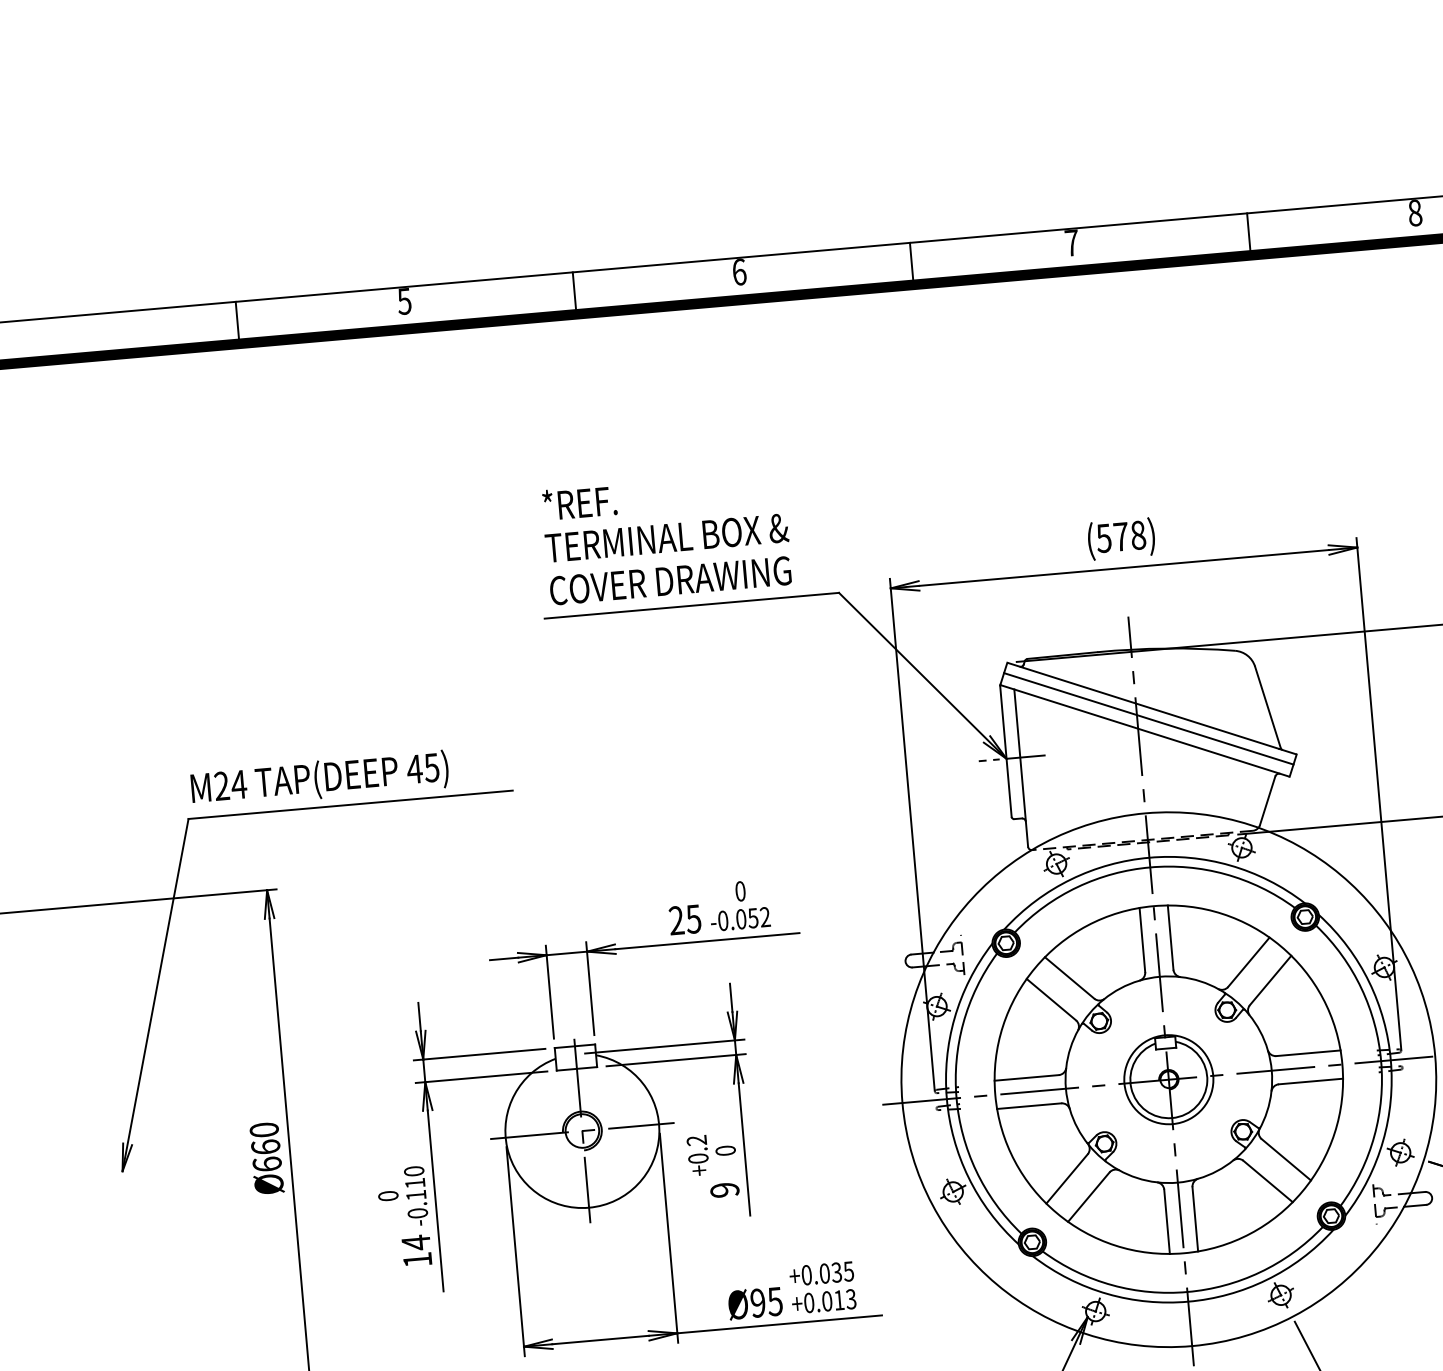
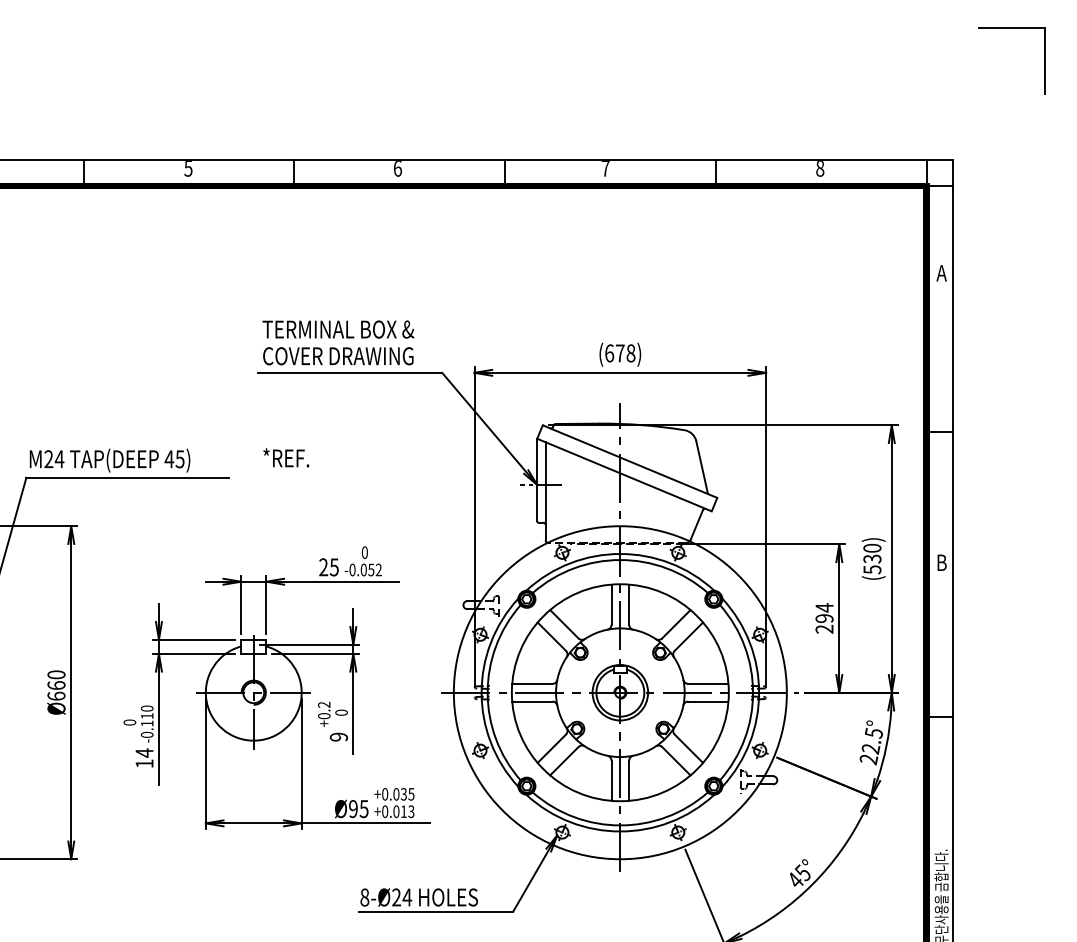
text: (580, 502) -> (286, 457), moved
text: (1103, 538) -> (609, 353), (578) -> (678)
line: (1148, 718) -> (627, 467), removed

